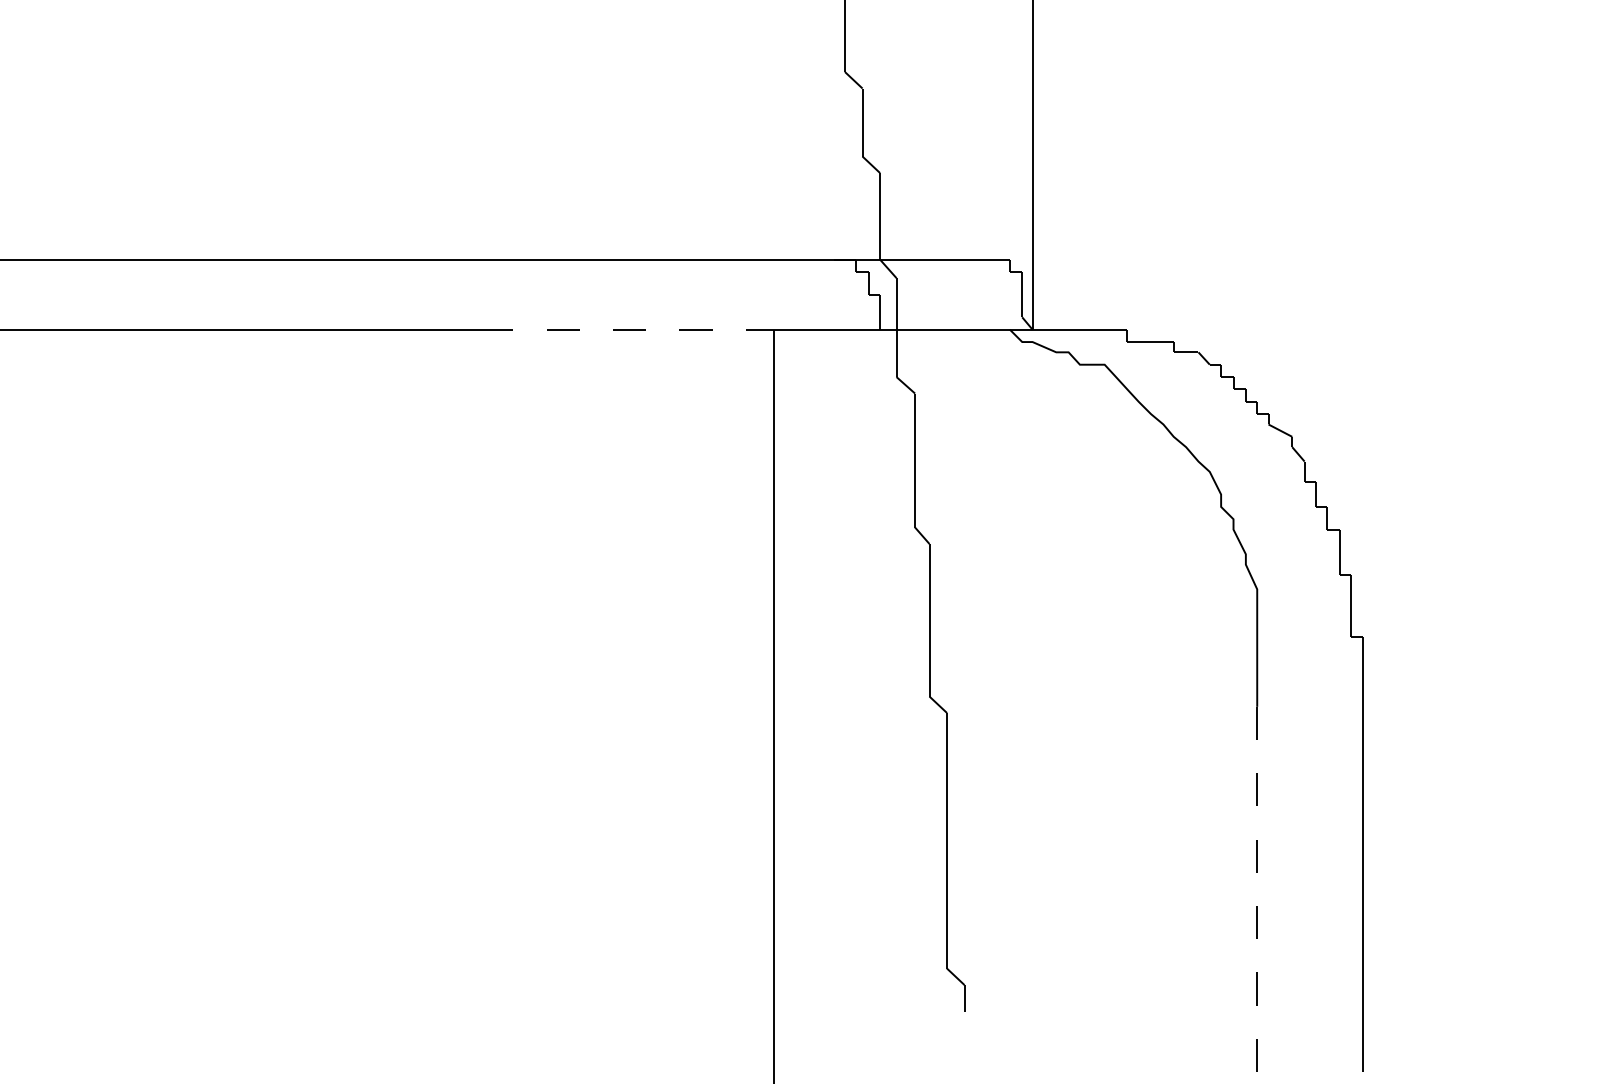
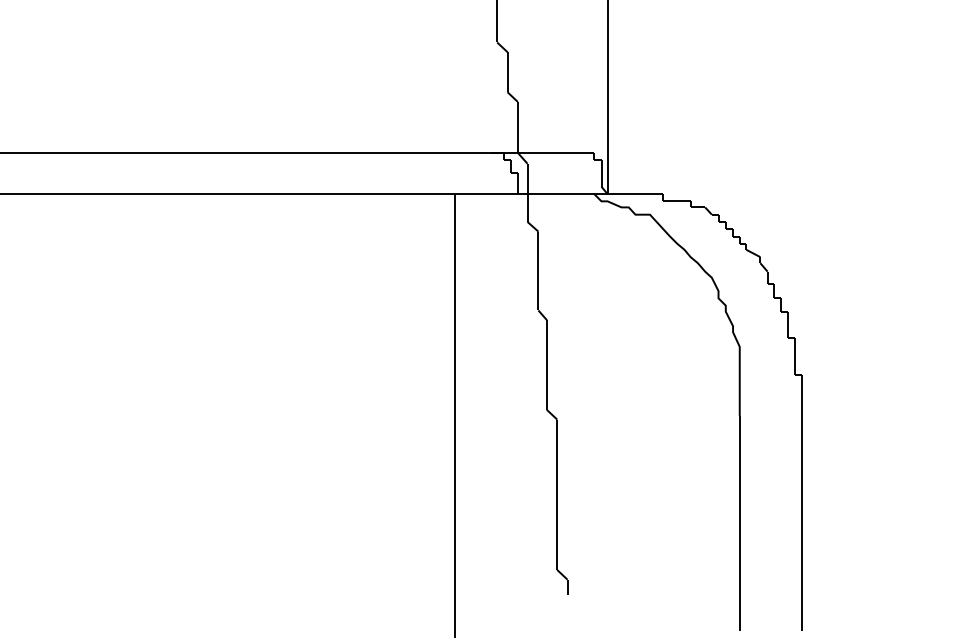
line: (627, 330) -> (369, 194), dashed -> solid
line: (1256, 889) -> (739, 523), dashed -> solid

